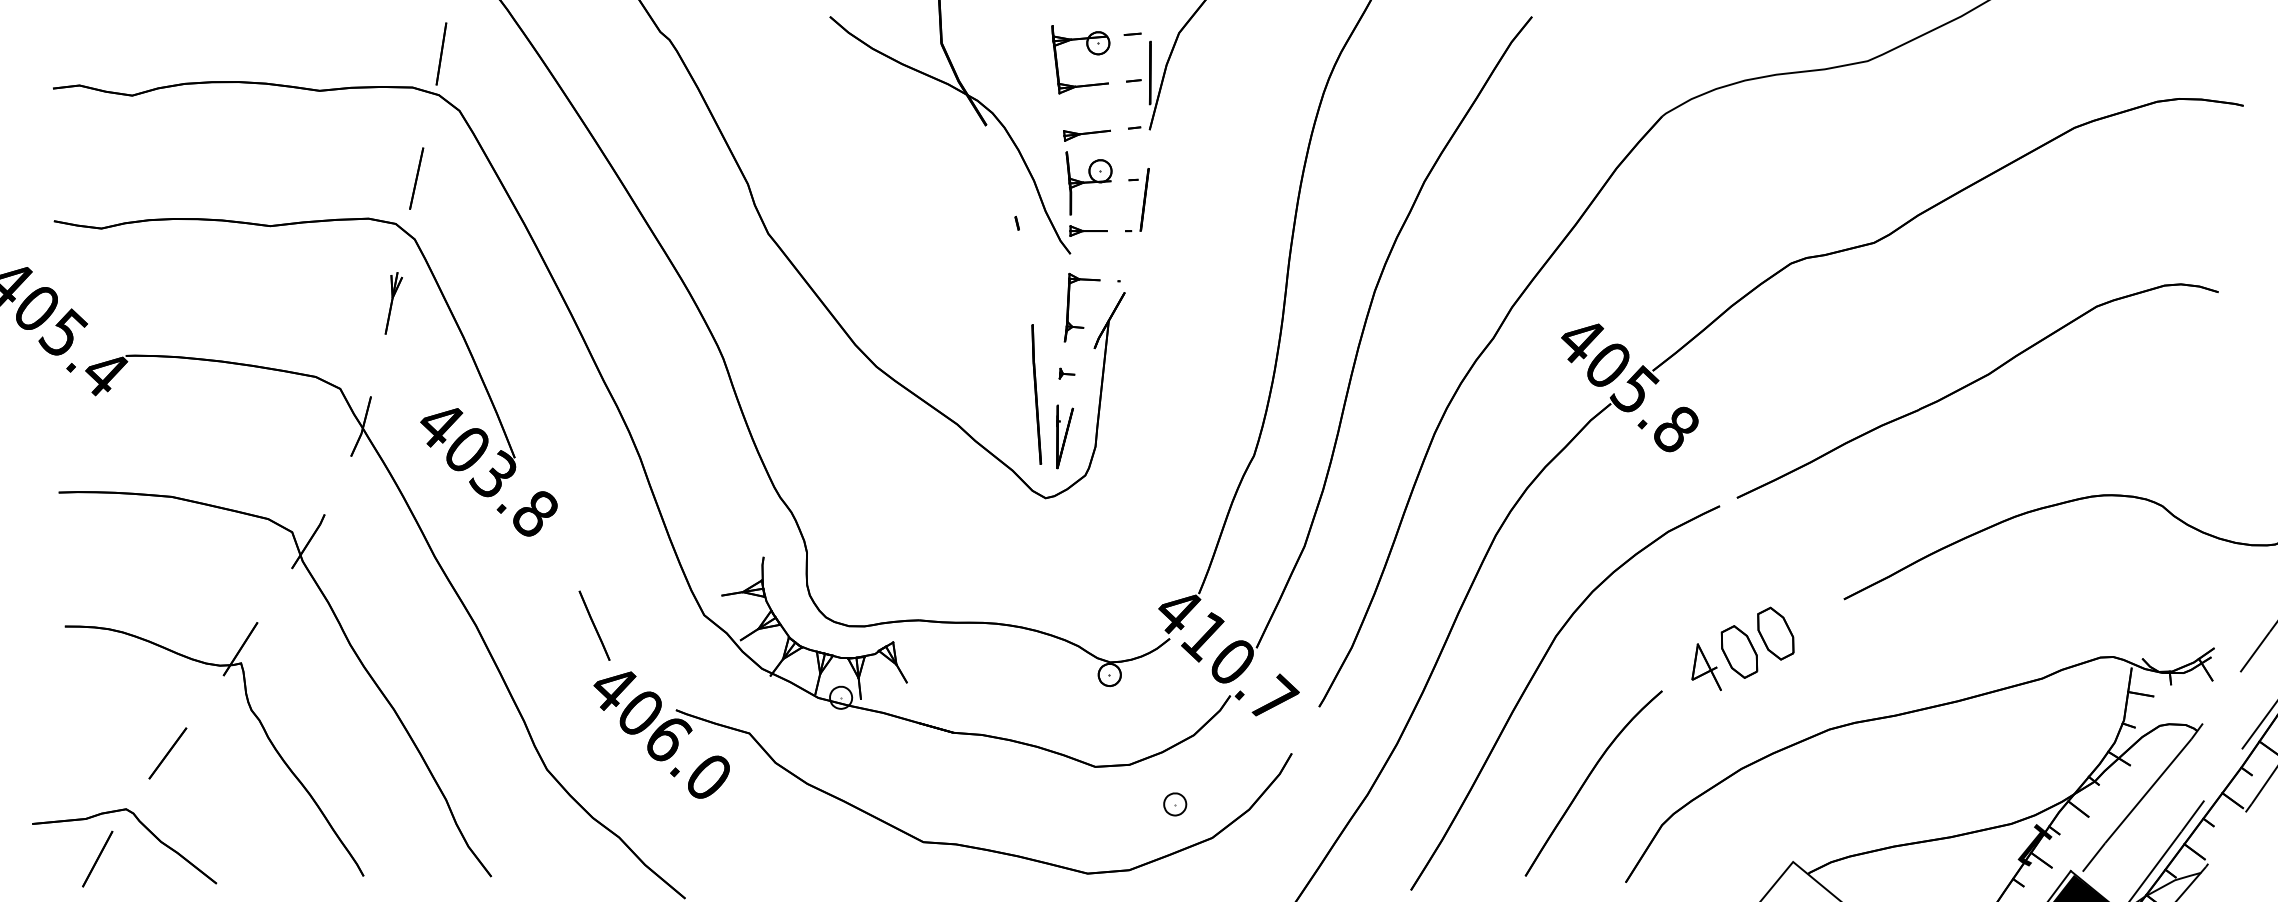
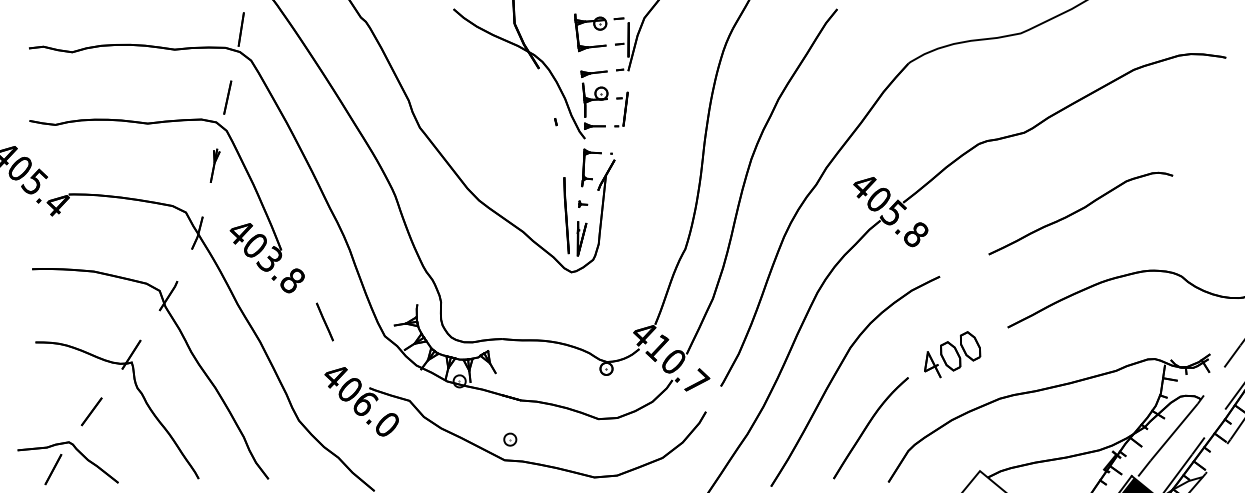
part: (1977, 390) -> (1080, 213), size x0.7
line: (593, 624) -> (324, 321), moved
part: (1175, 804) -> (510, 439), moved

